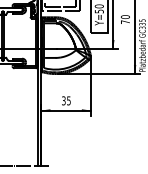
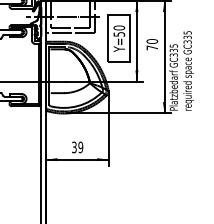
text: (68, 100) -> (80, 146), 35 -> 39

